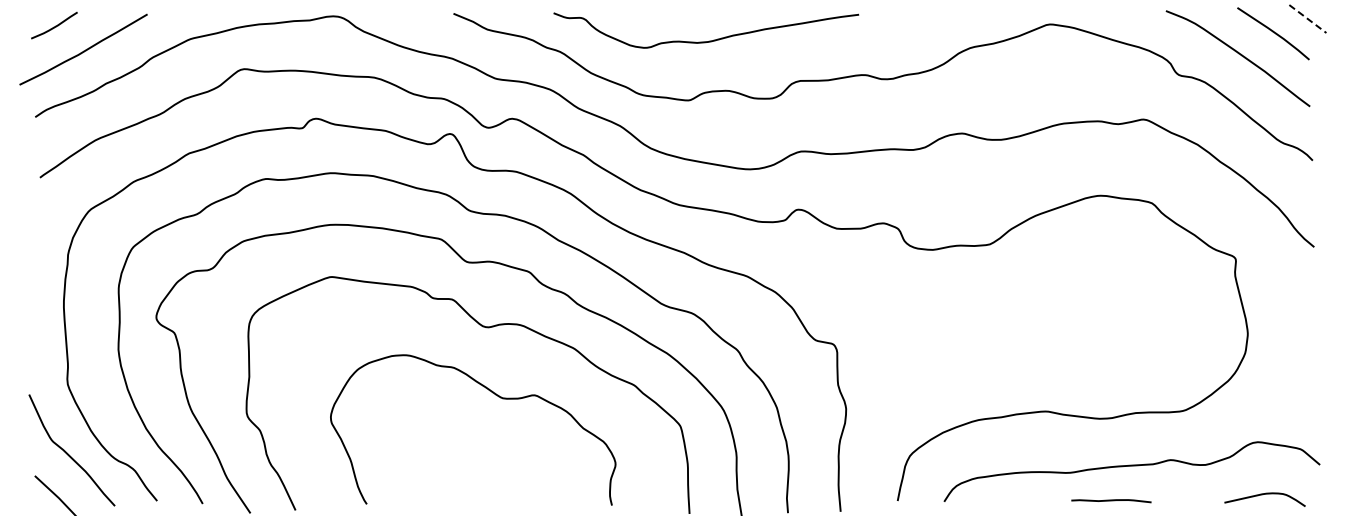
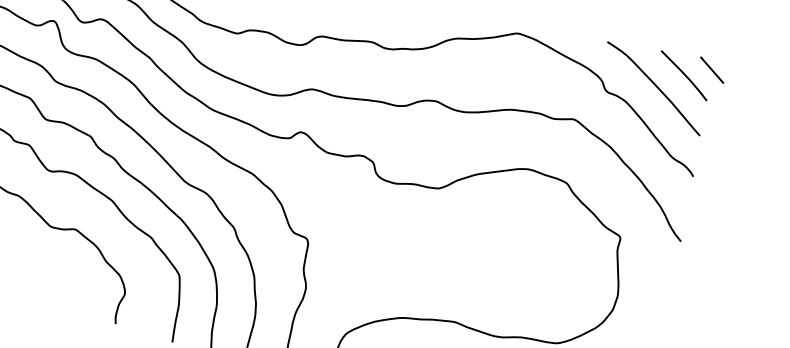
line: (1308, 19) -> (712, 70), dashed -> solid

